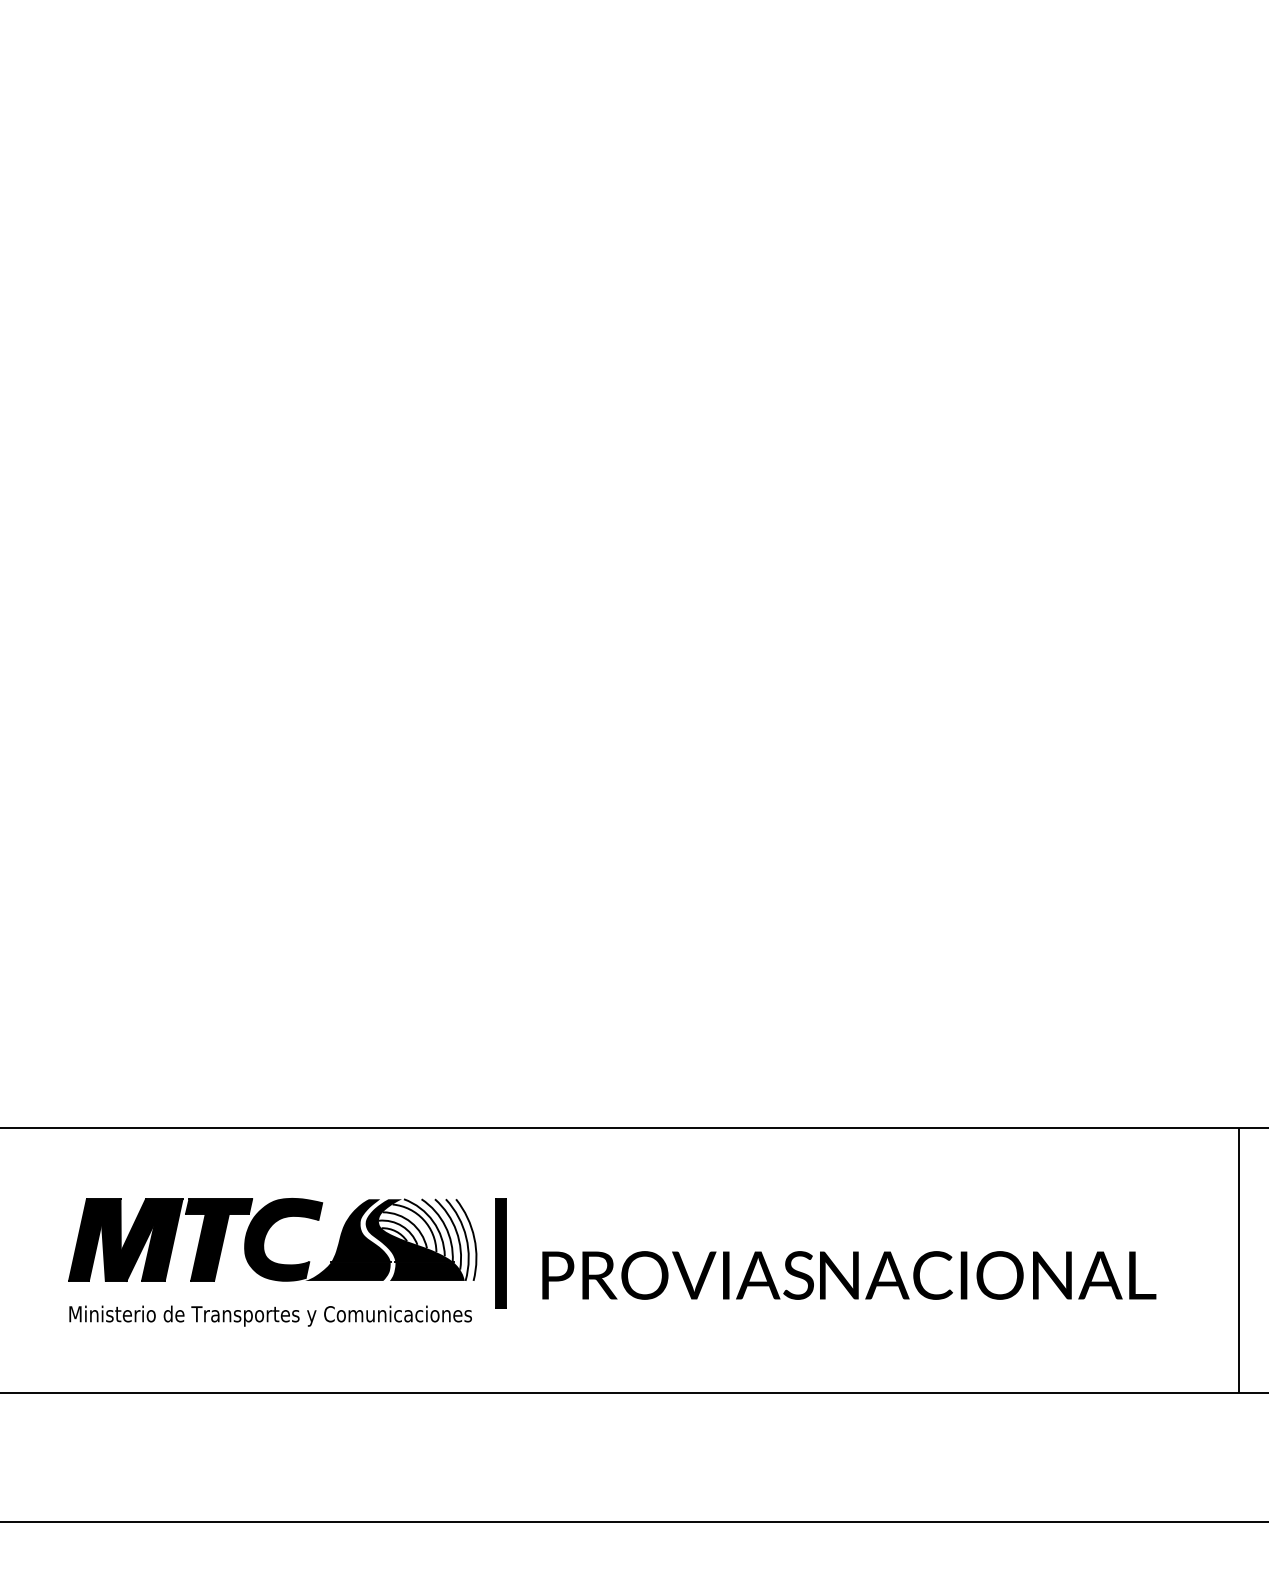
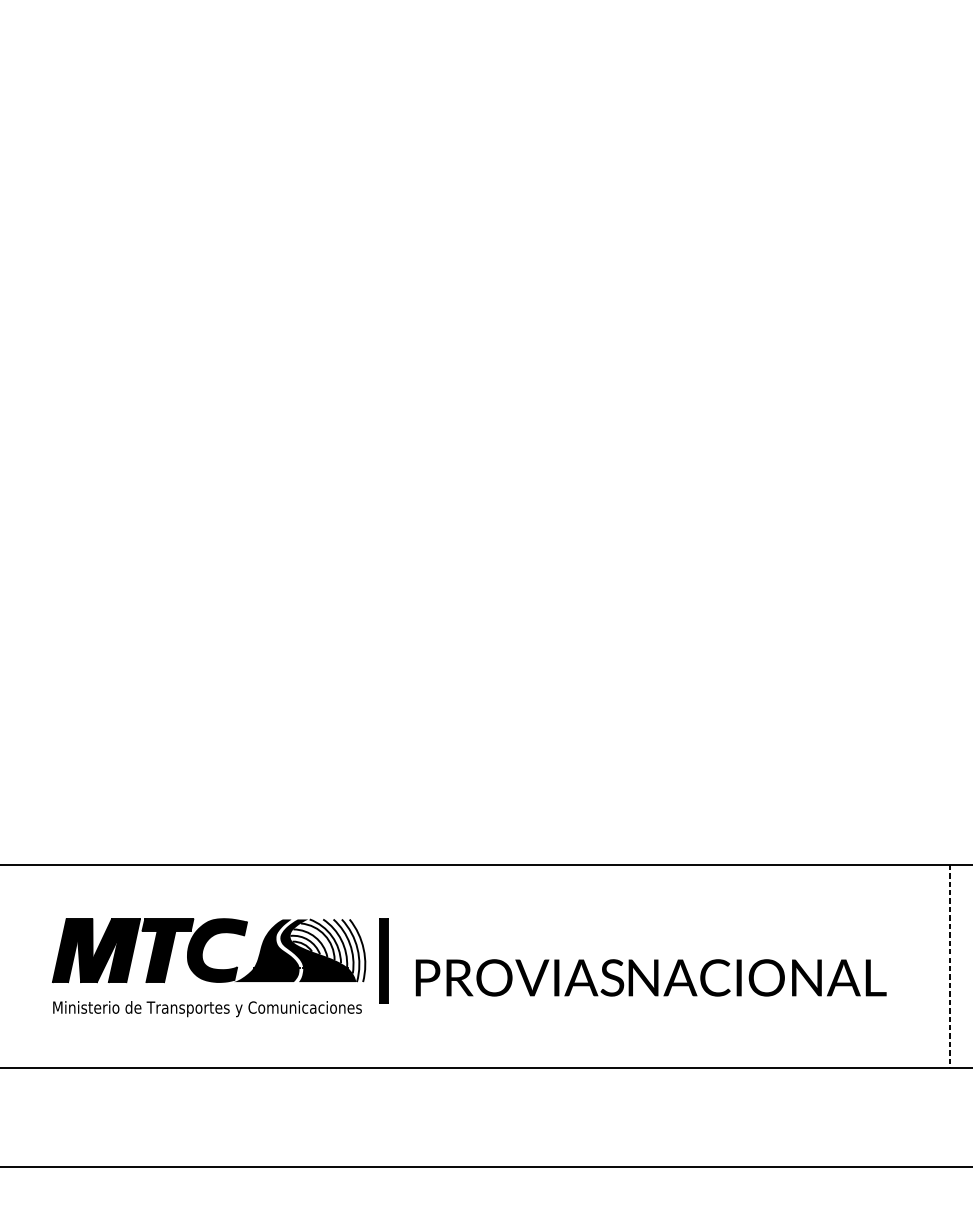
line: (1239, 1260) -> (950, 966), solid -> dashed

